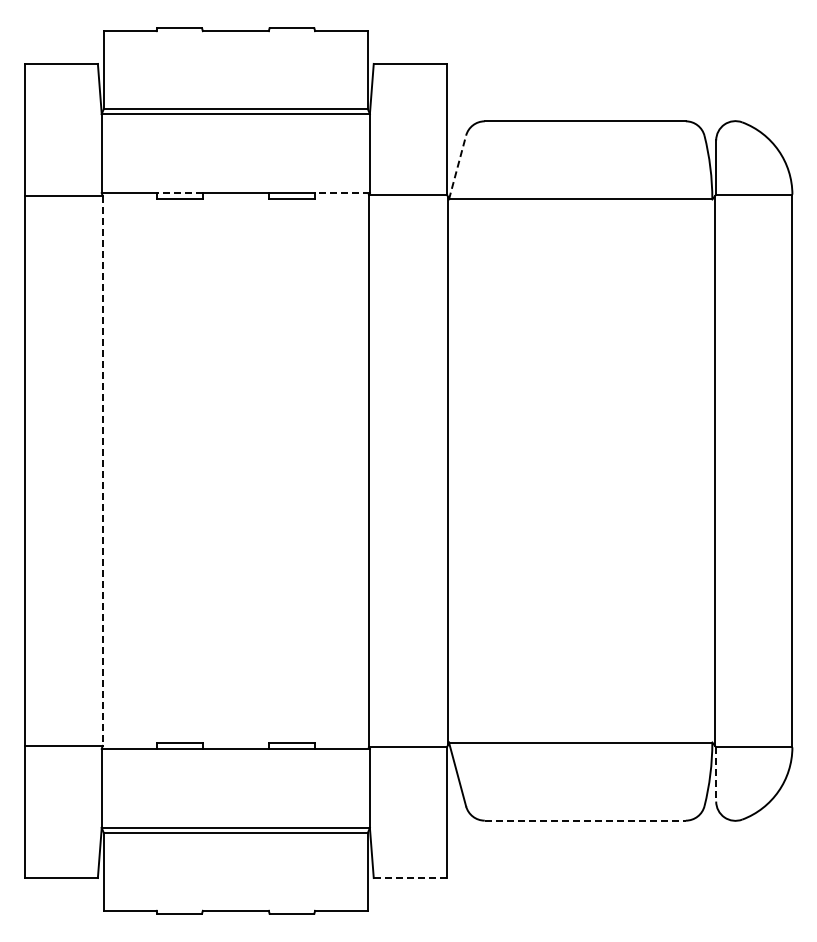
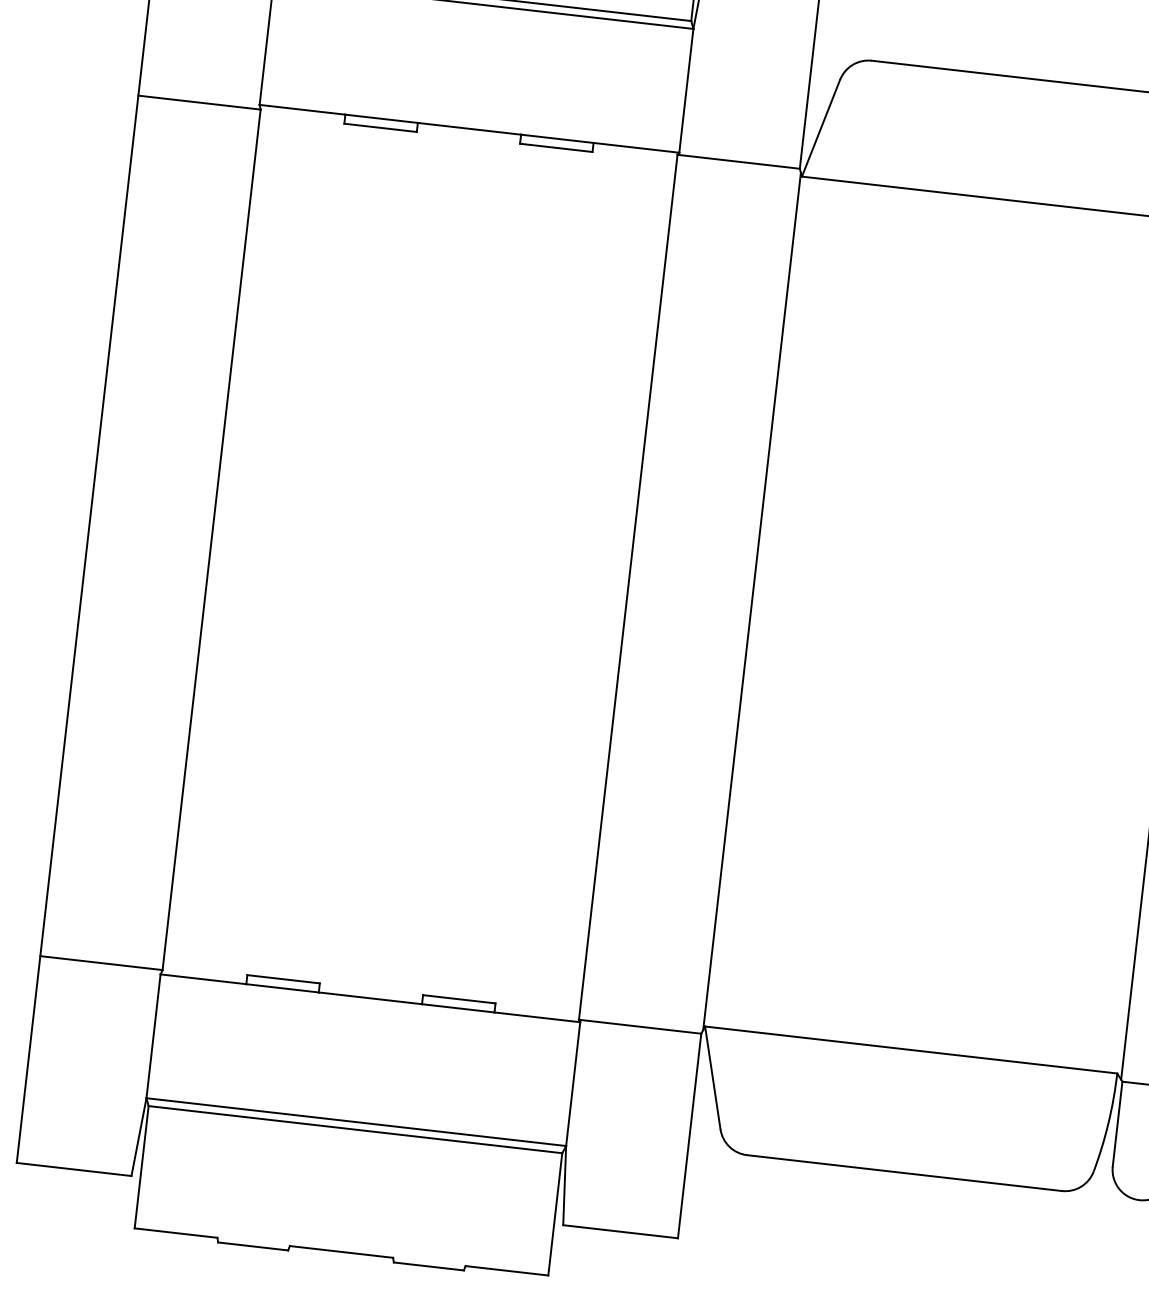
line: (457, 167) -> (820, 128), dashed -> solid
line: (179, 193) -> (381, 119), dashed -> solid
line: (342, 193) -> (636, 148), dashed -> solid
line: (102, 470) -> (211, 539), dashed -> solid
line: (716, 774) -> (1118, 1124), dashed -> solid
line: (585, 820) -> (904, 1172), dashed -> solid
line: (410, 878) -> (620, 1232), dashed -> solid

